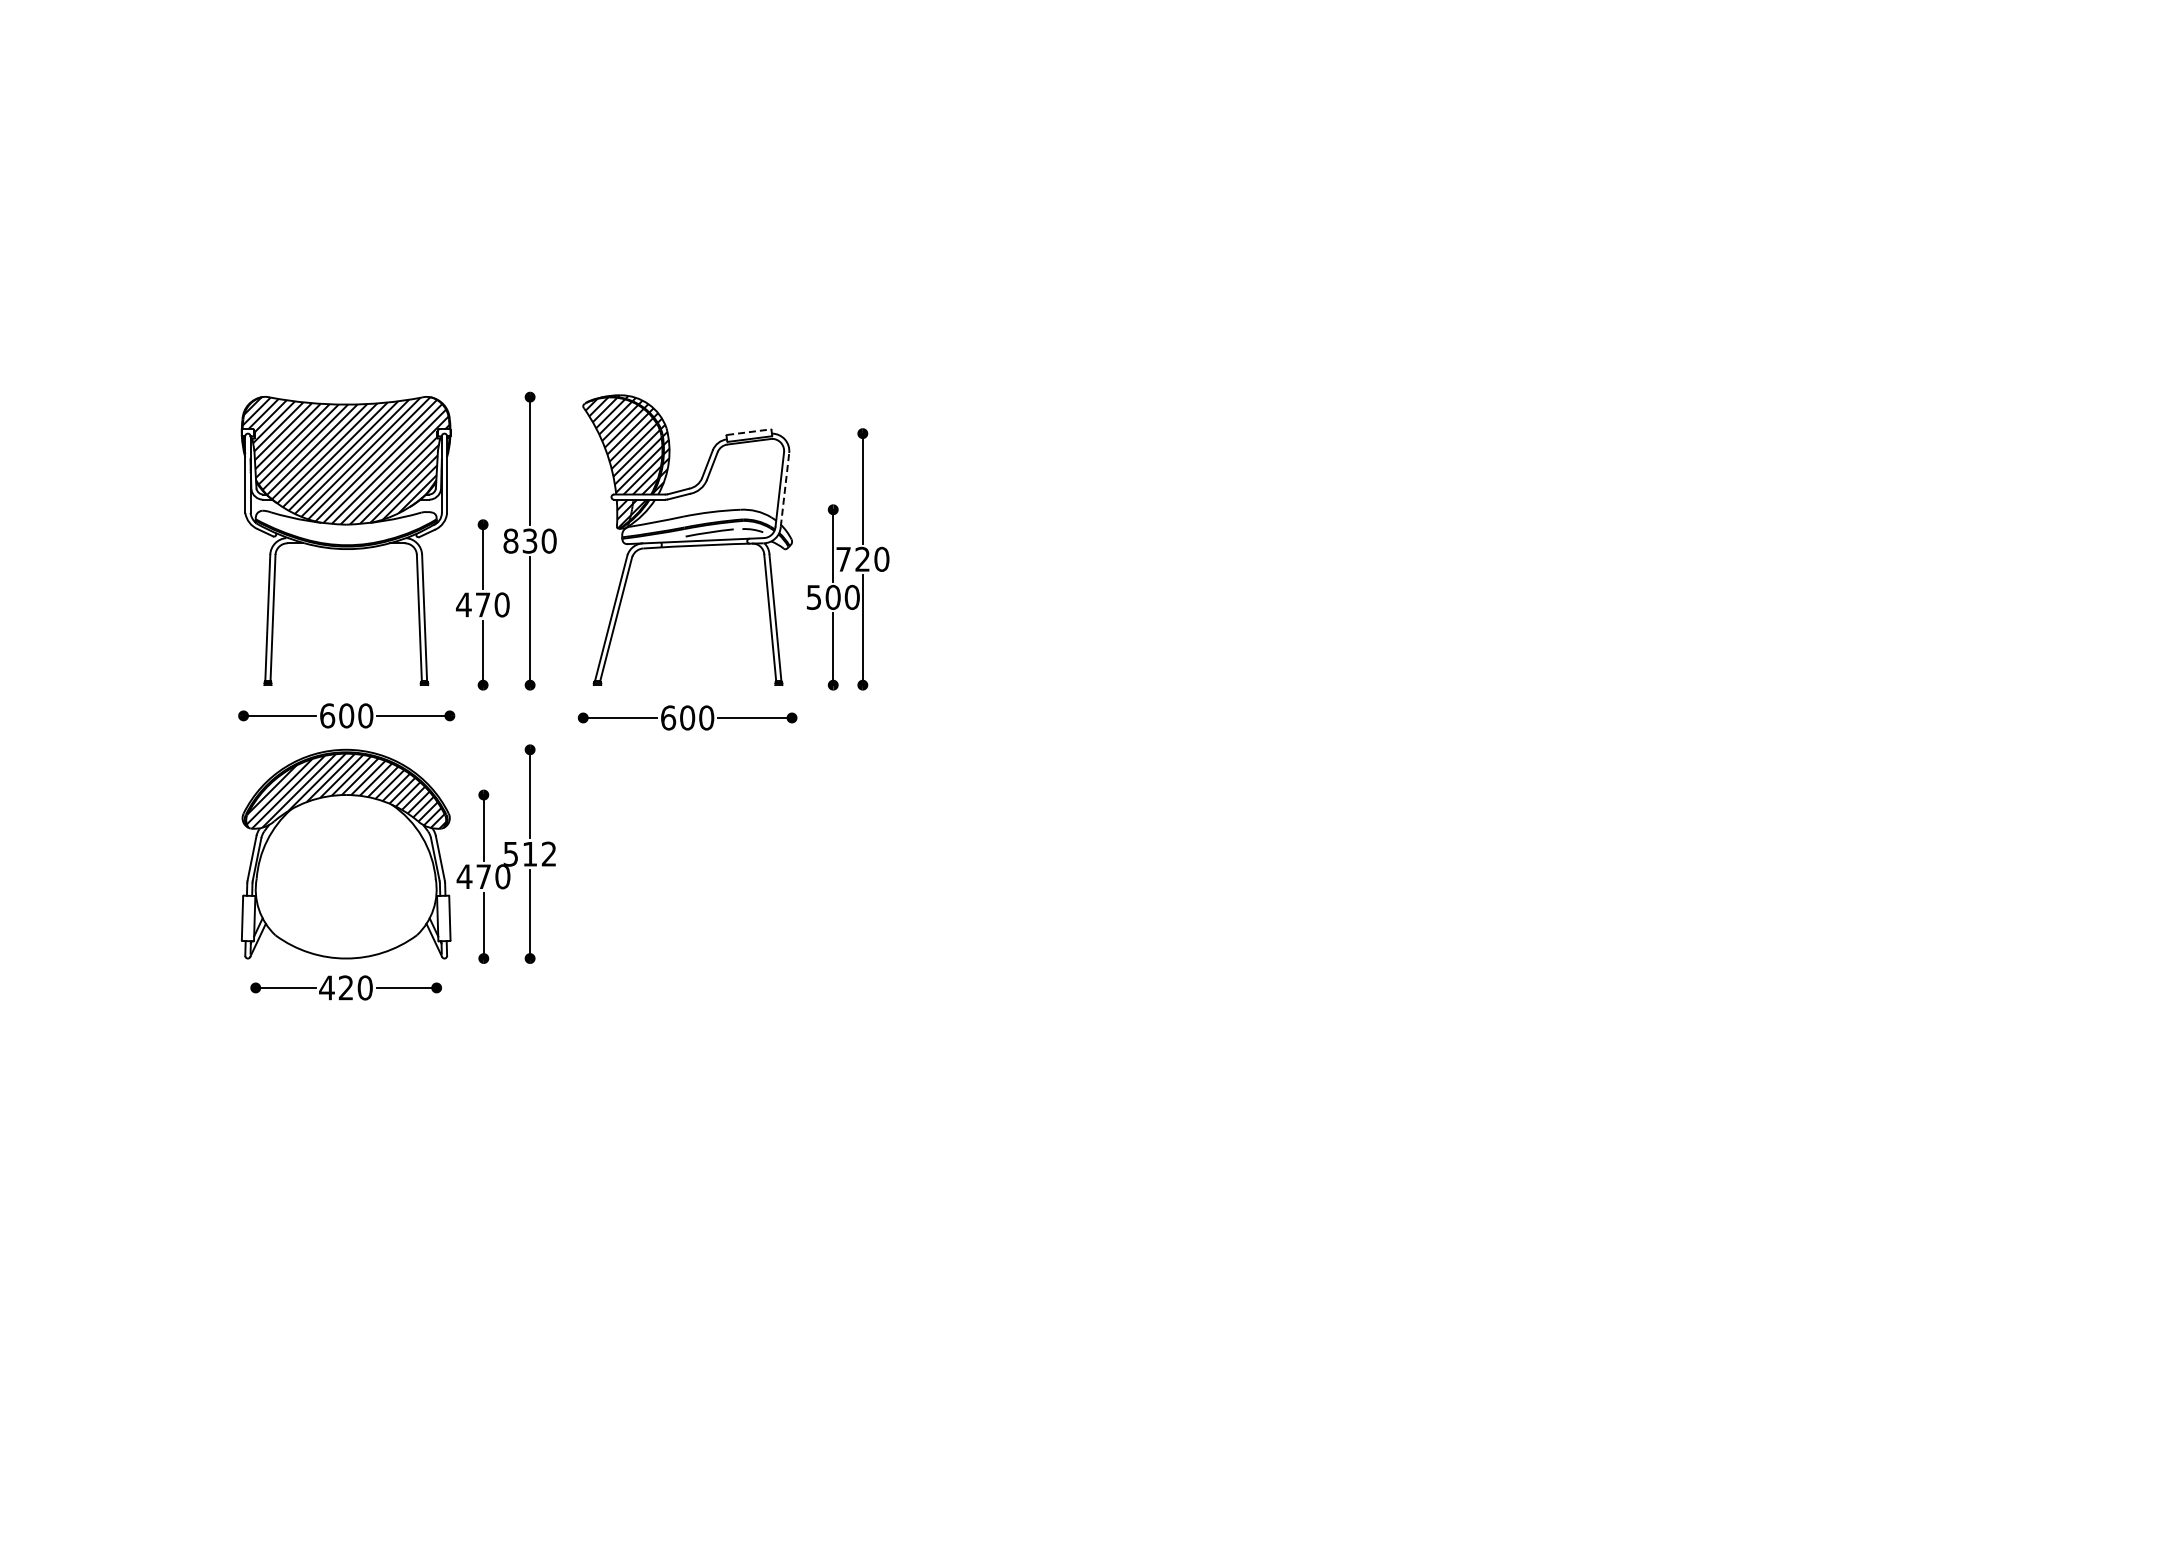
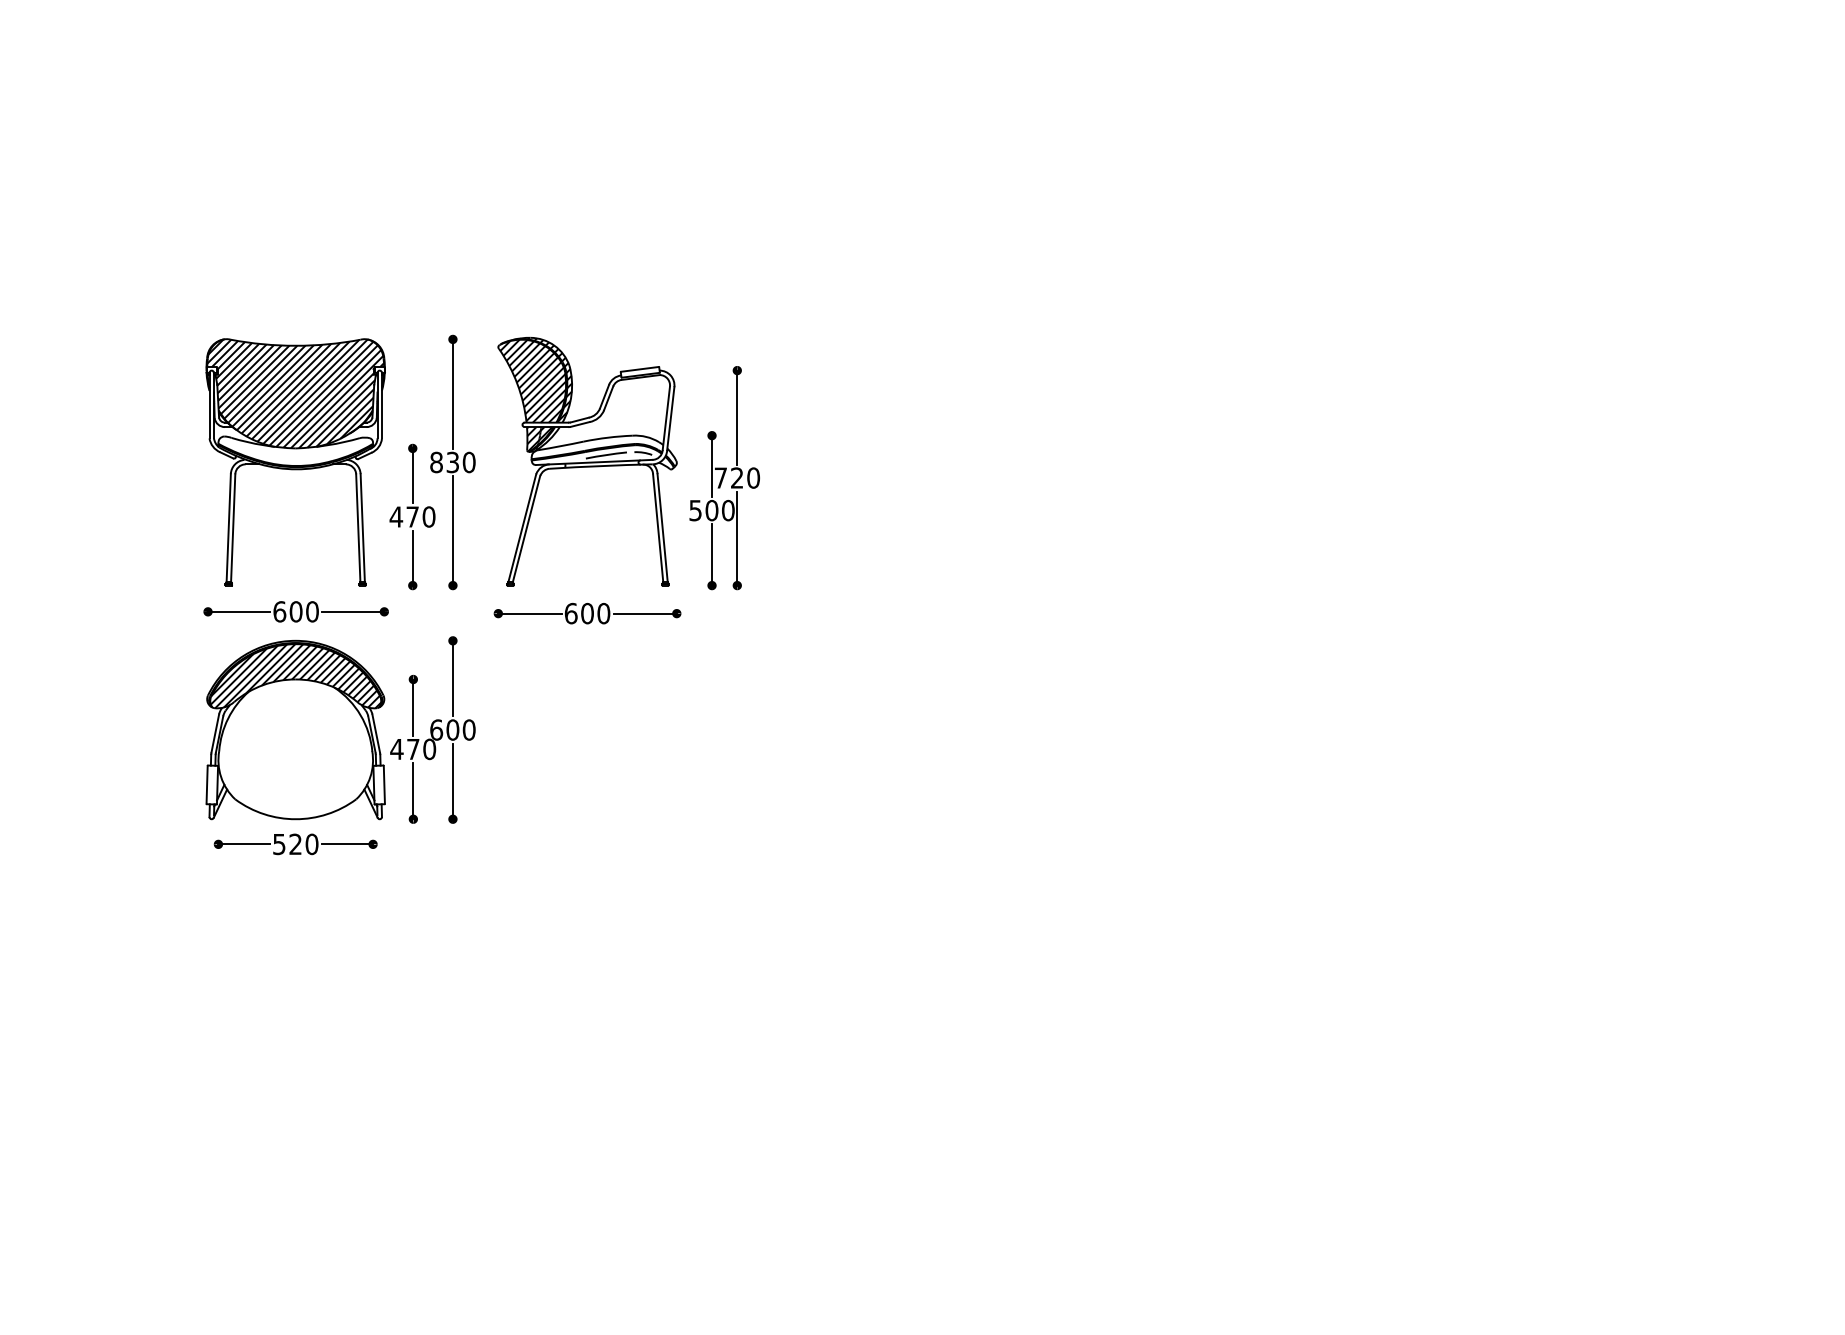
line: (748, 432) -> (639, 369), dashed -> solid
line: (785, 489) -> (671, 418), dashed -> solid
text: (529, 853) -> (452, 729), 512 -> 600
text: (326, 987) -> (278, 843), 420 -> 520

